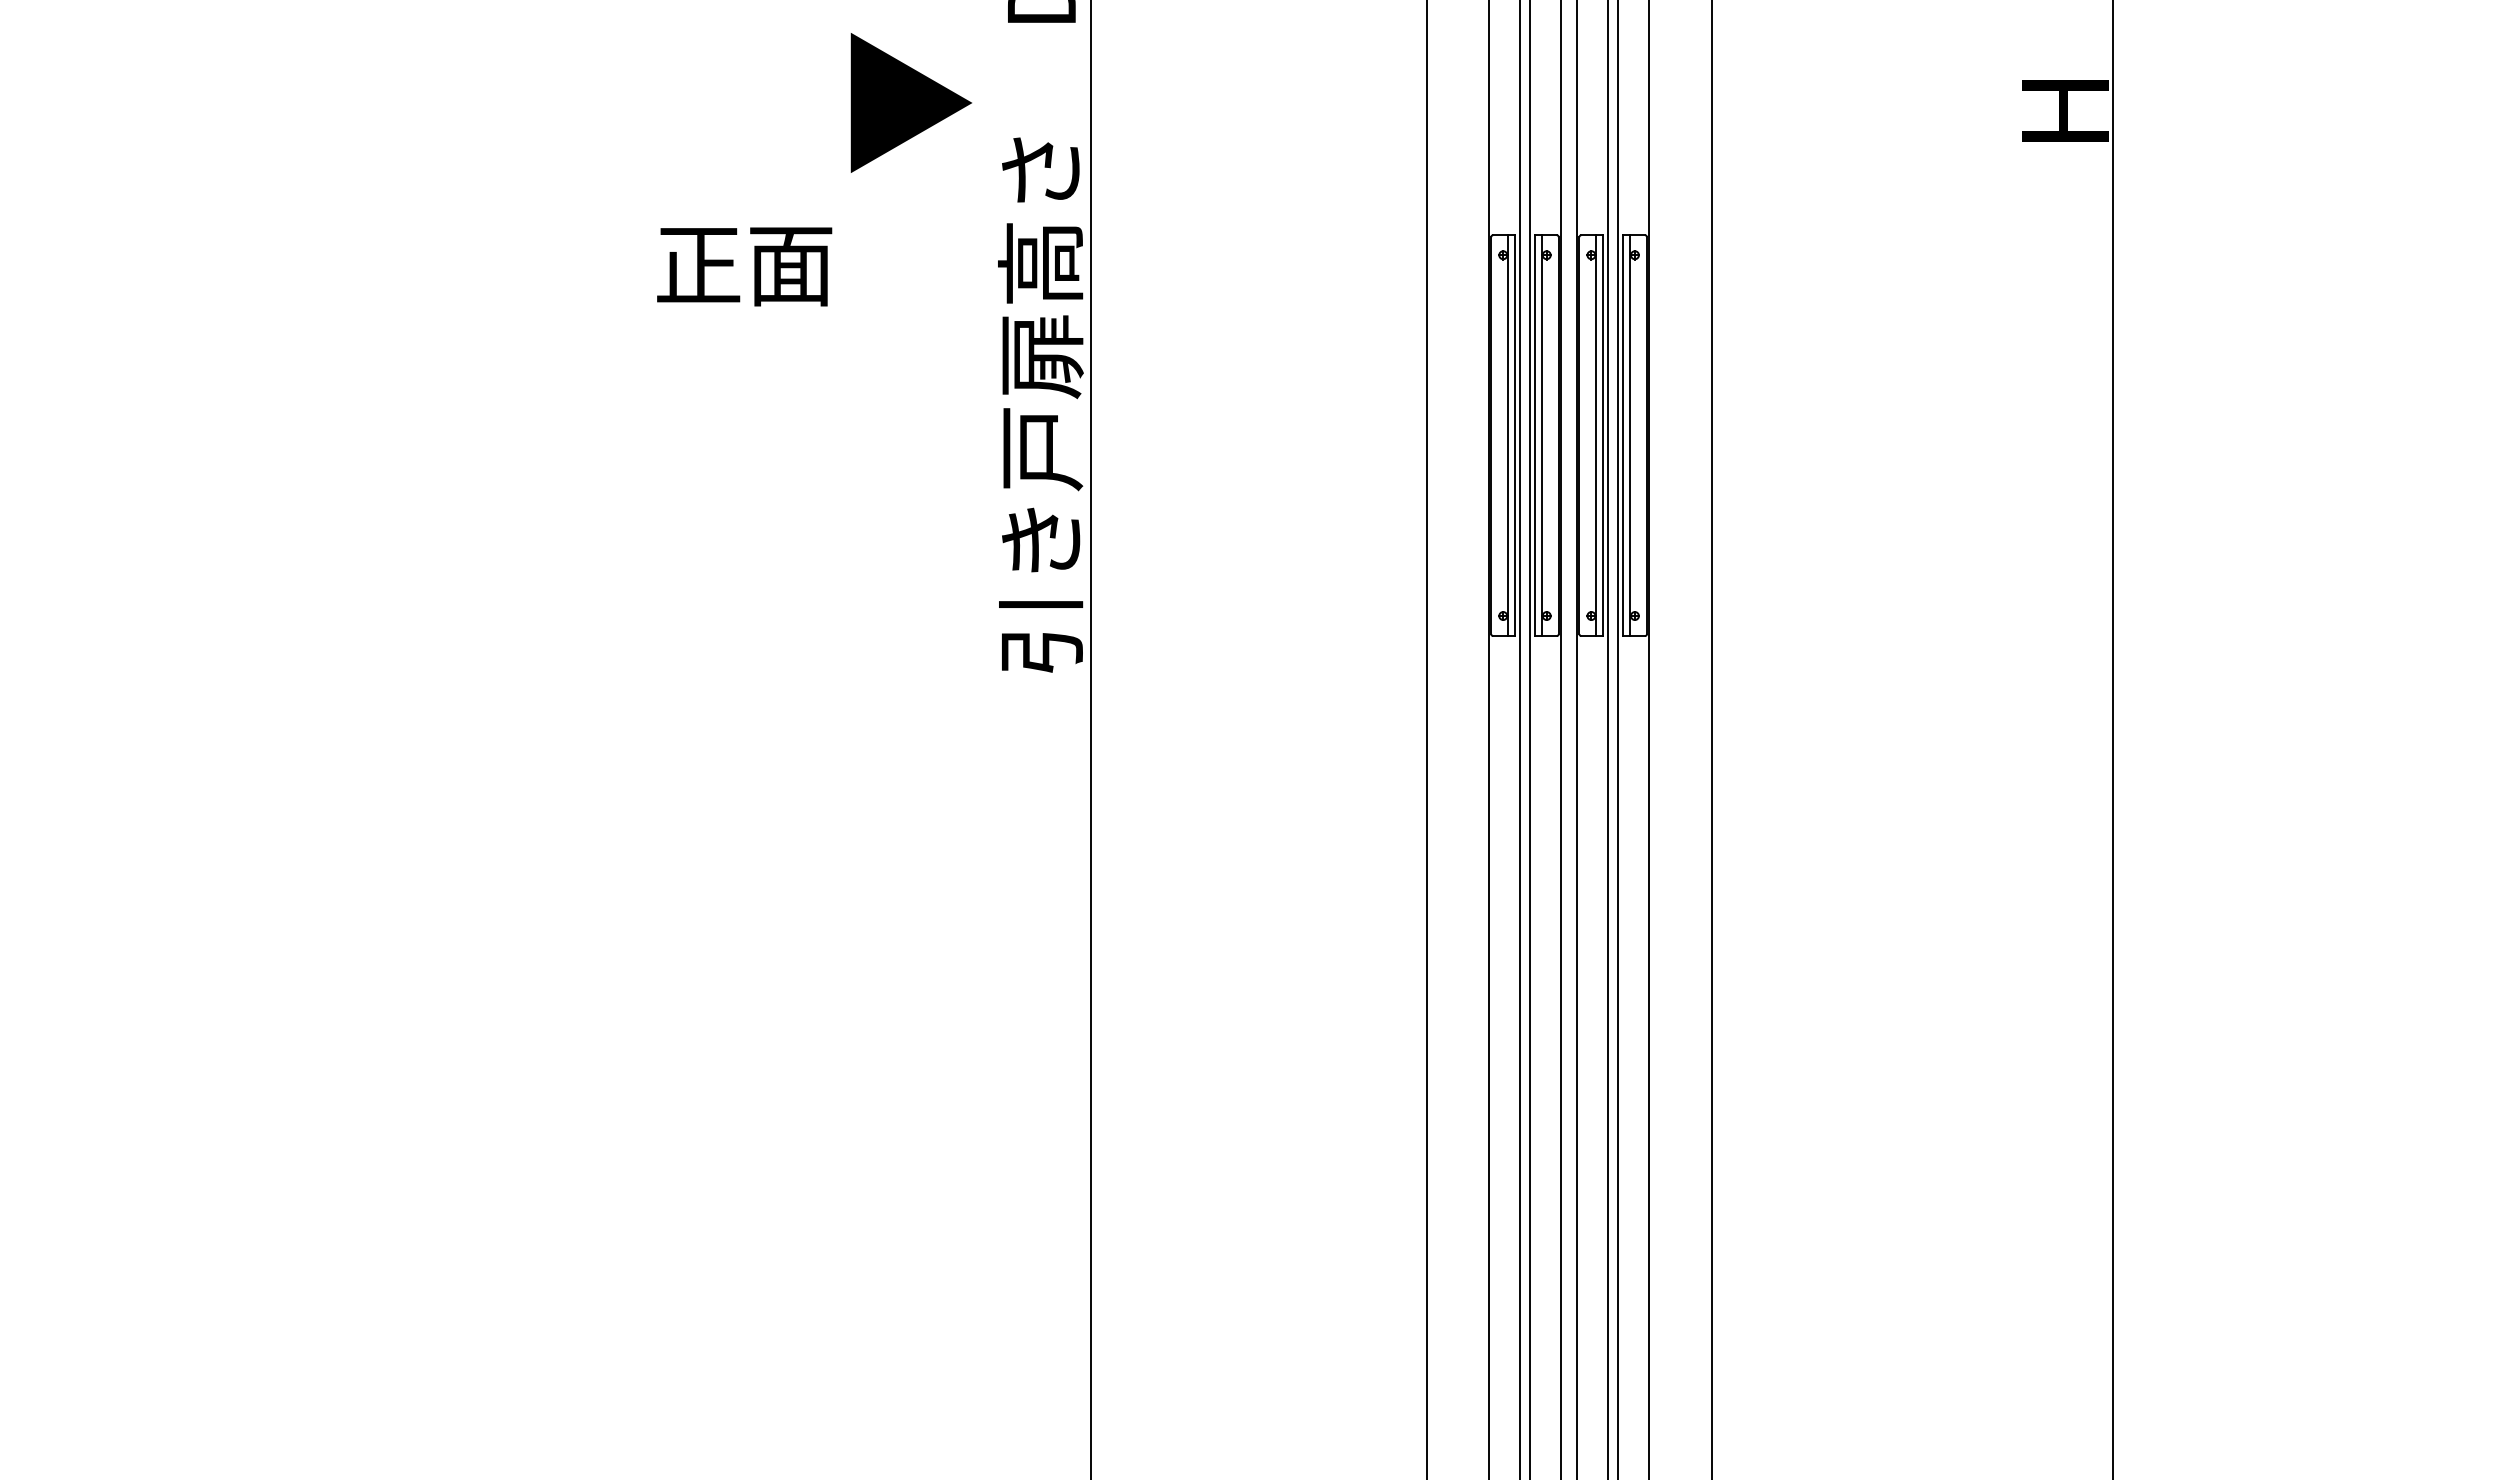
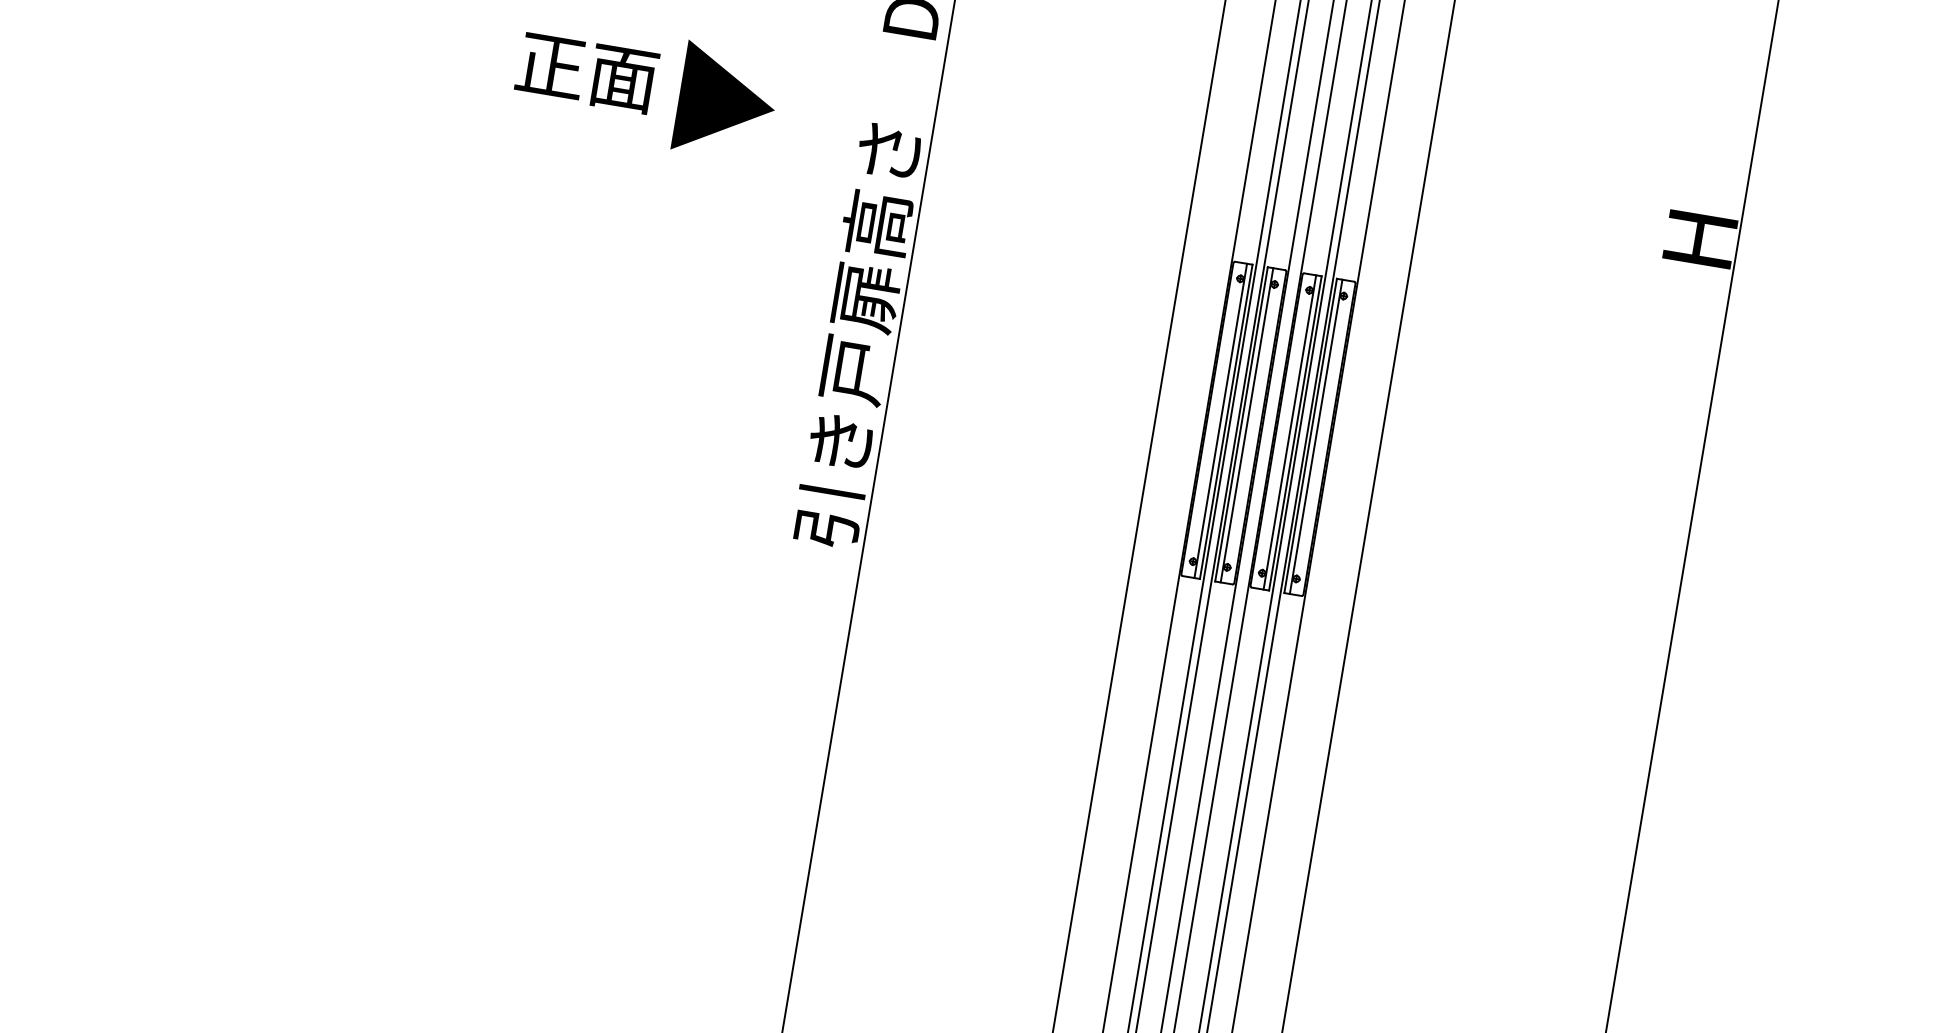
part: (911, 102) -> (727, 102), moved
text: (744, 266) -> (586, 72), moved

